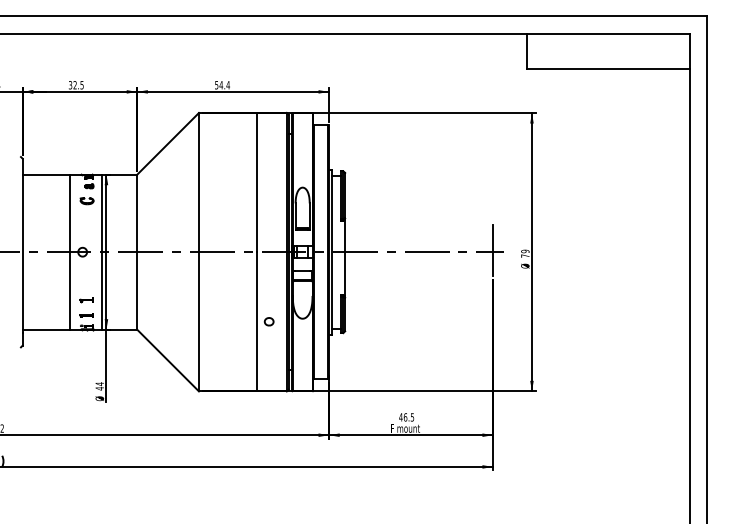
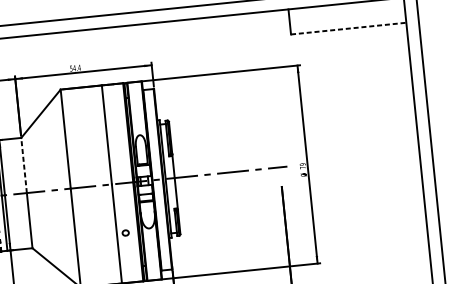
line: (608, 68) -> (348, 28), solid -> dashed
line: (137, 213) -> (24, 165), solid -> dashed
line: (493, 250) -> (280, 166), removed

